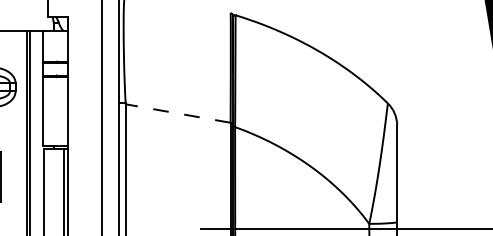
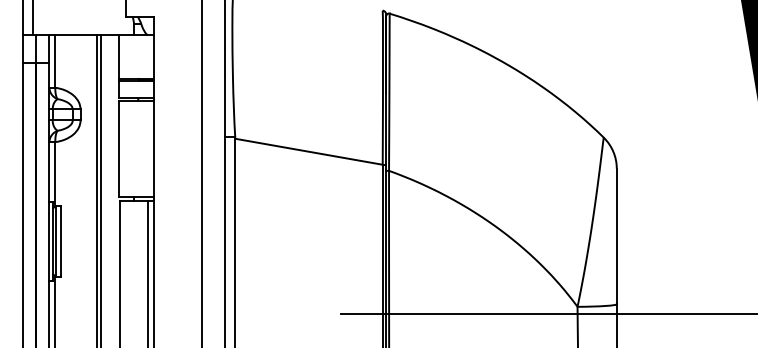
line: (178, 113) -> (309, 151), dashed -> solid

